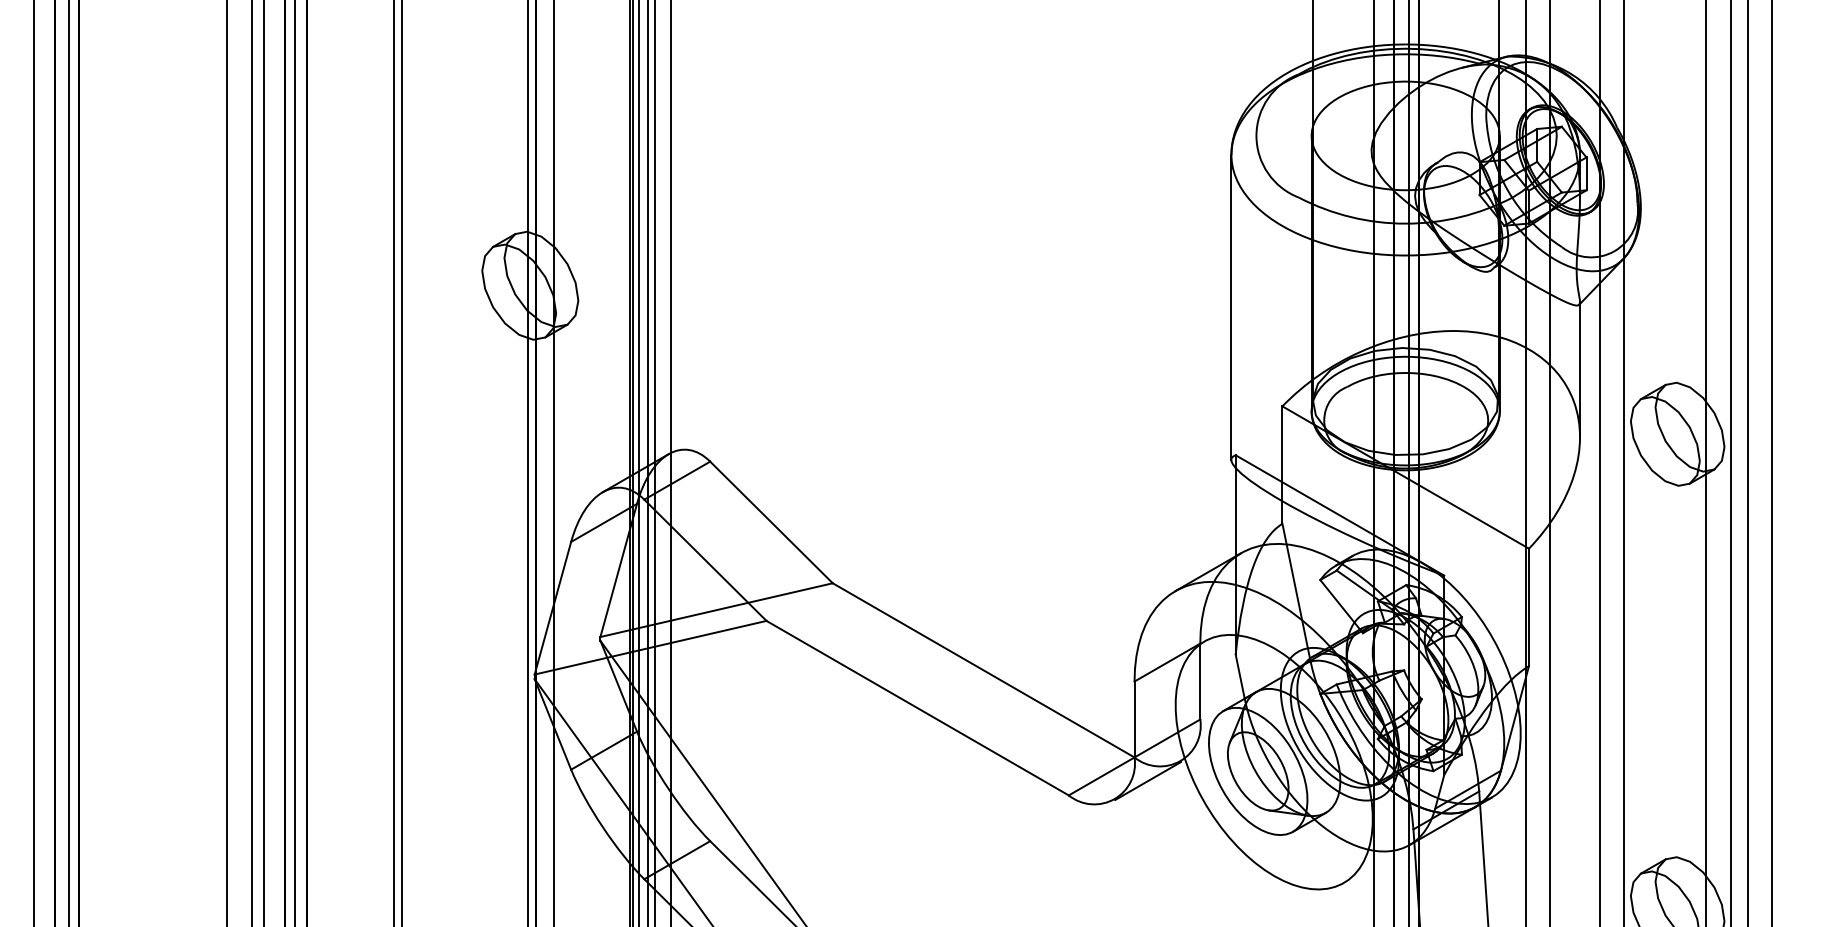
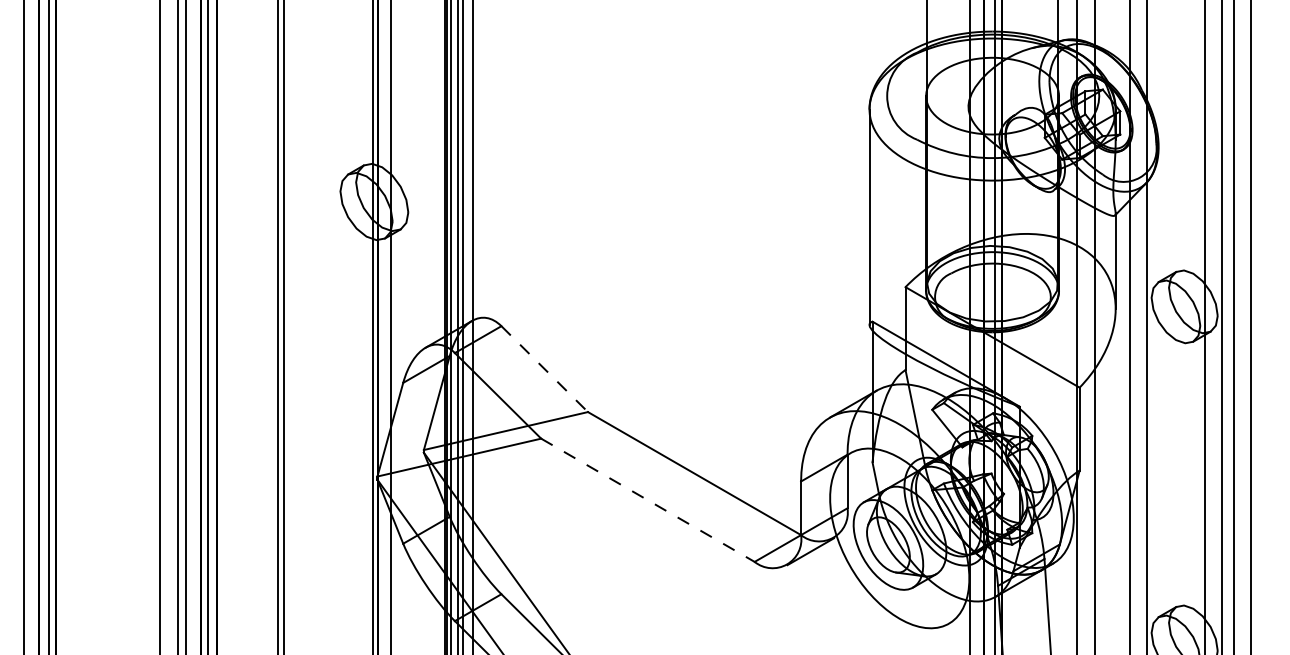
line: (771, 522) -> (544, 369), solid -> dashed
line: (917, 708) -> (647, 500), solid -> dashed

